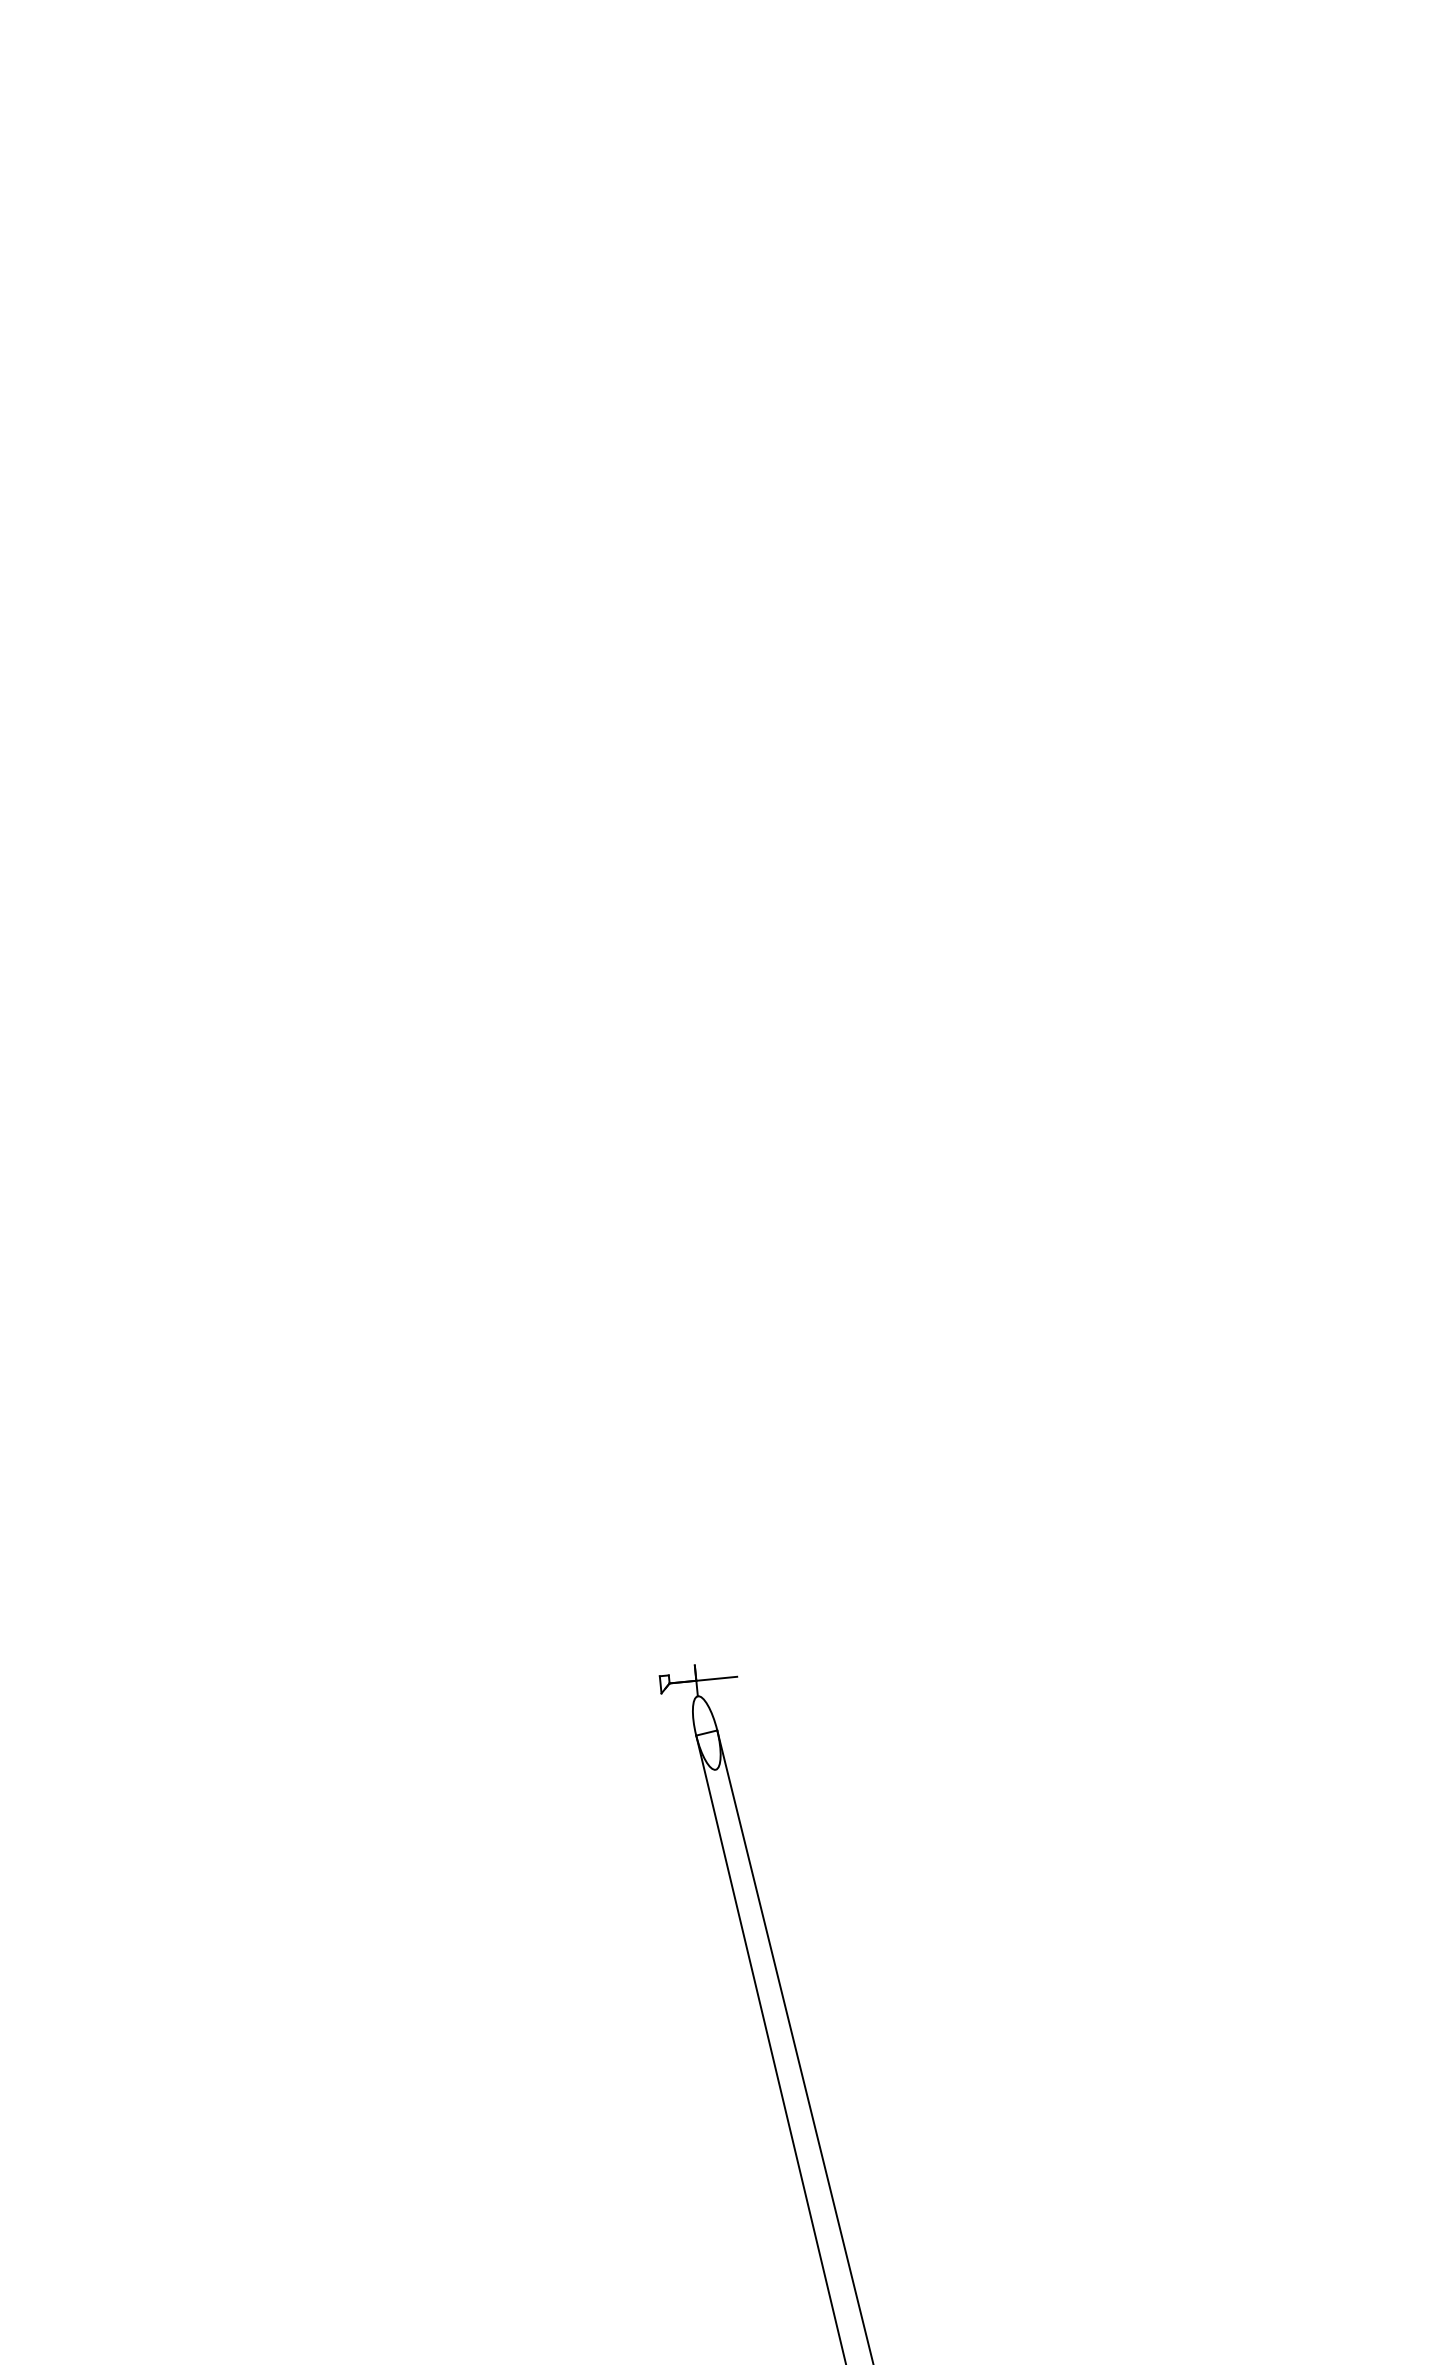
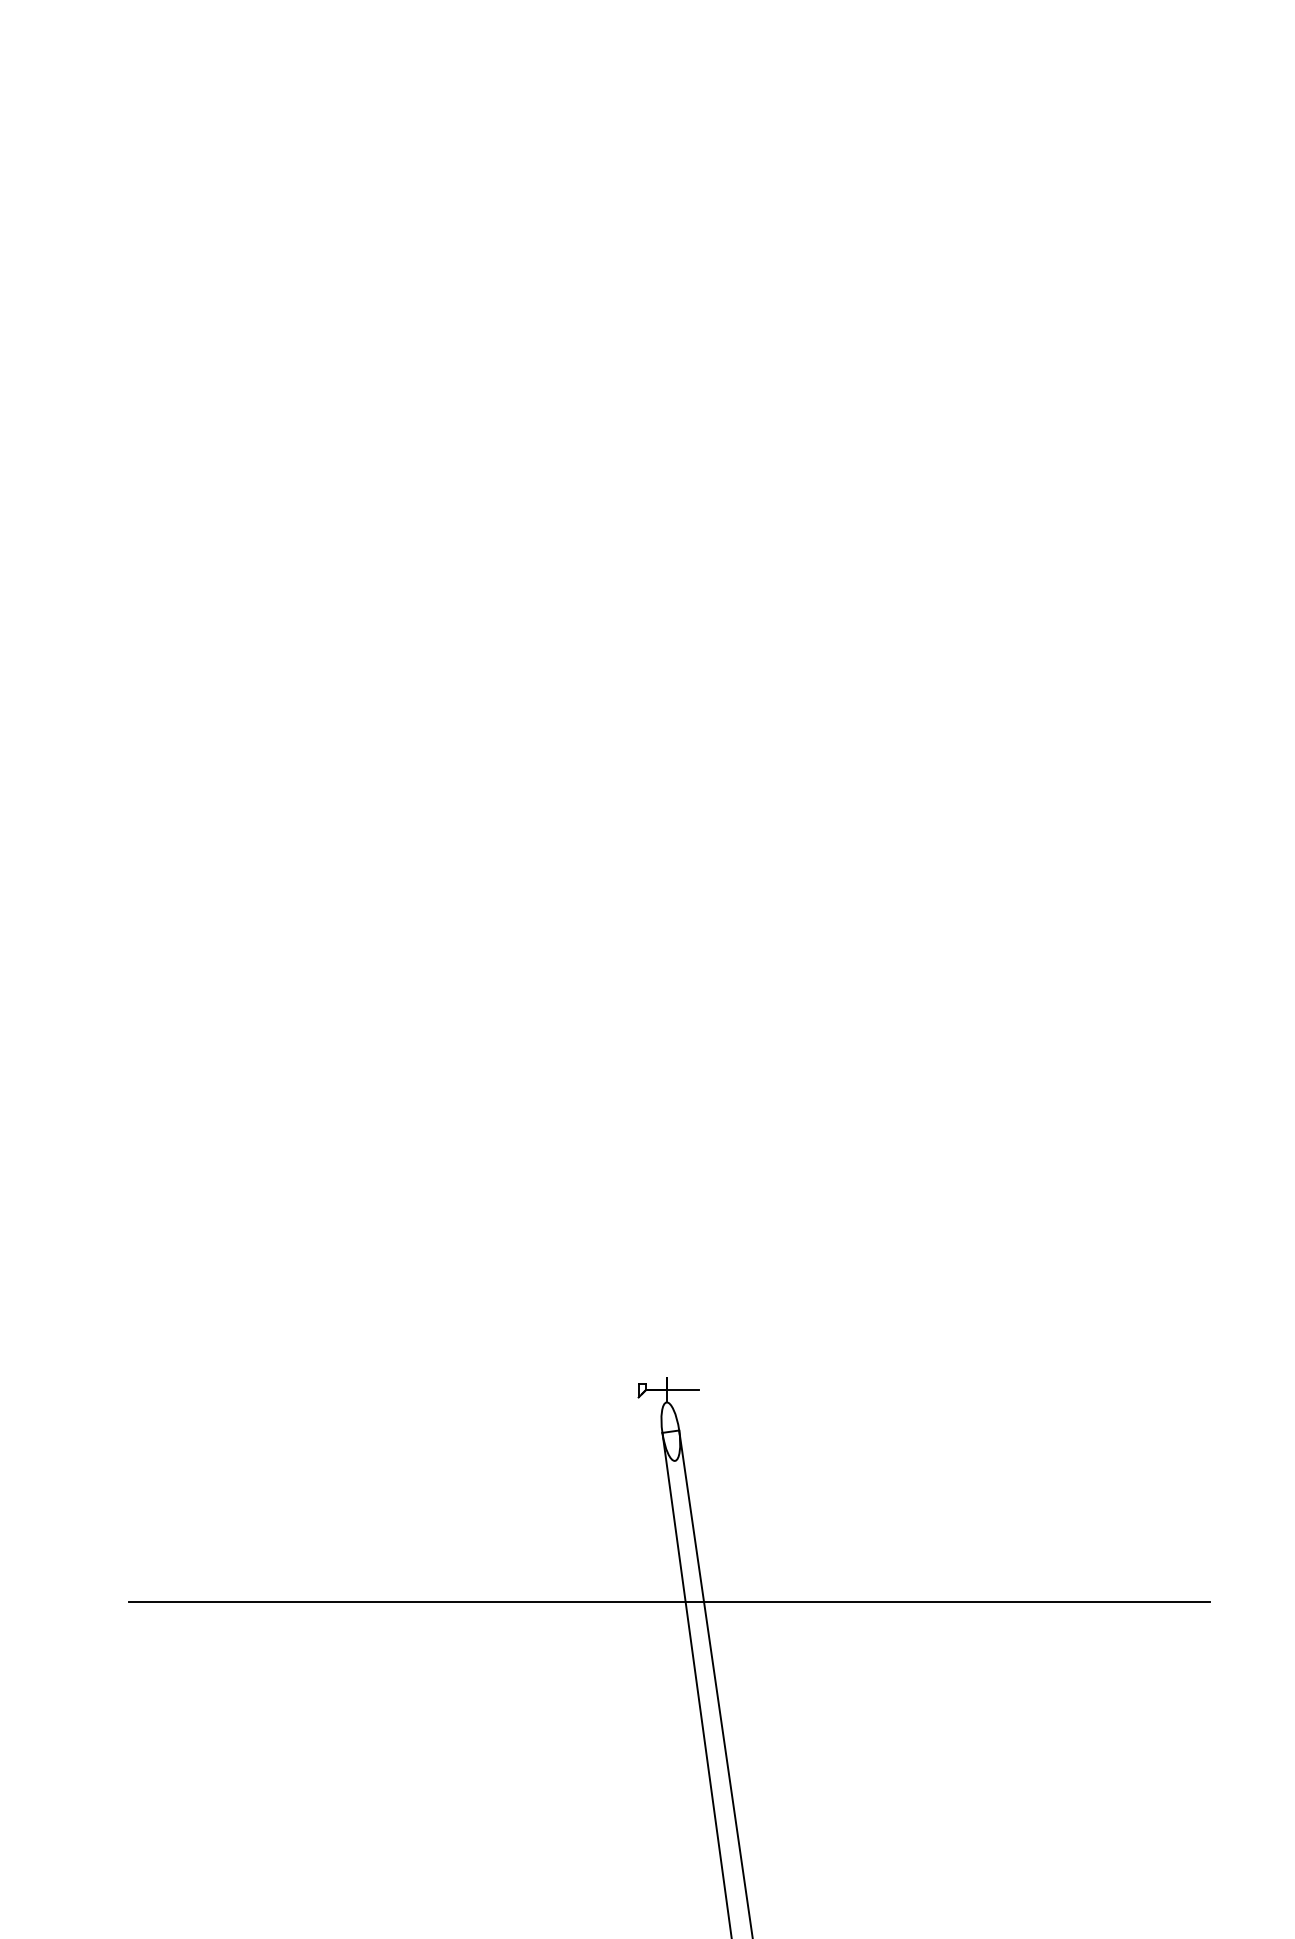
line: (726, 1949) -> (669, 1601), added

